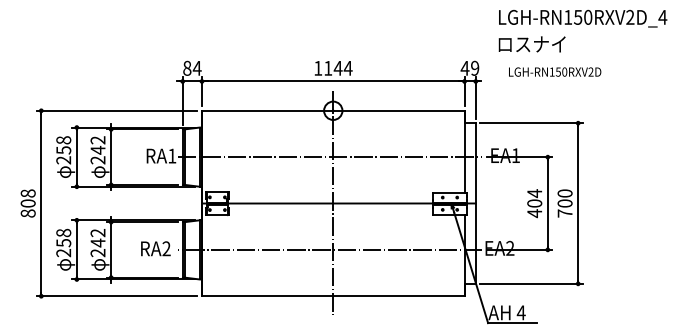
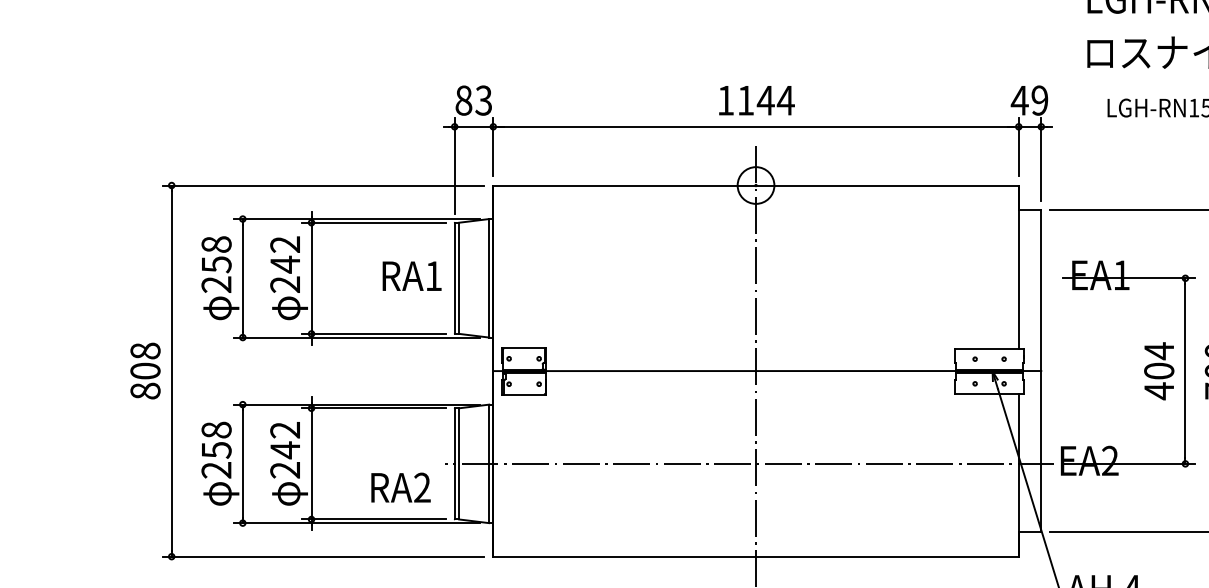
text: (196, 67) -> (482, 98), 84 -> 83
line: (329, 157) -> (748, 278), removed
text: (155, 248) -> (400, 487), moved

